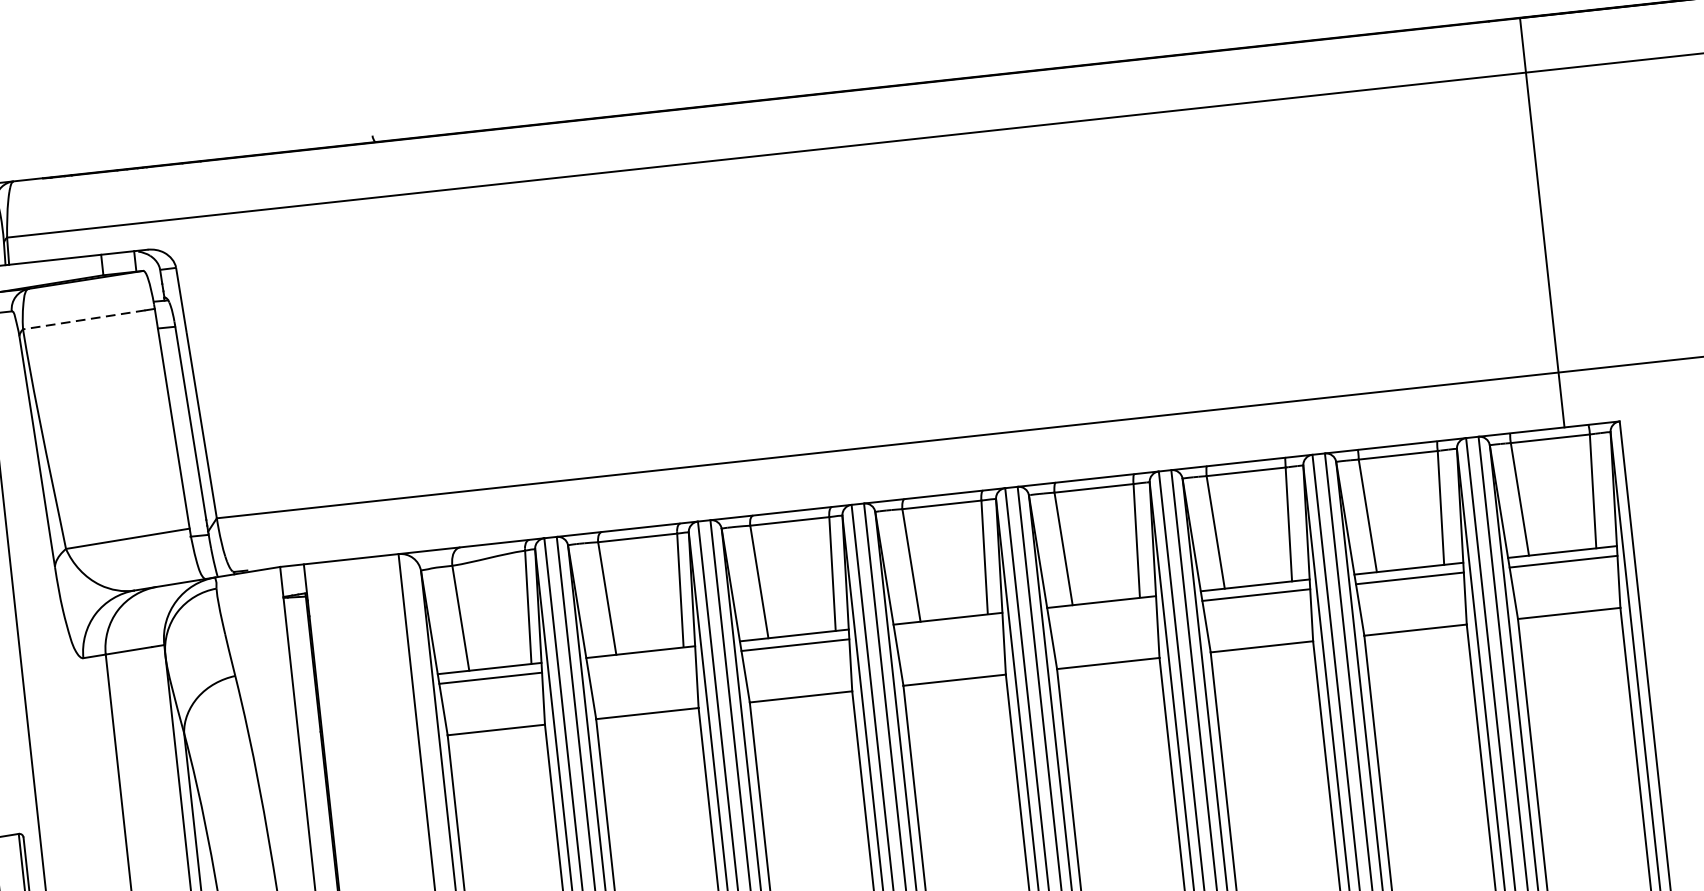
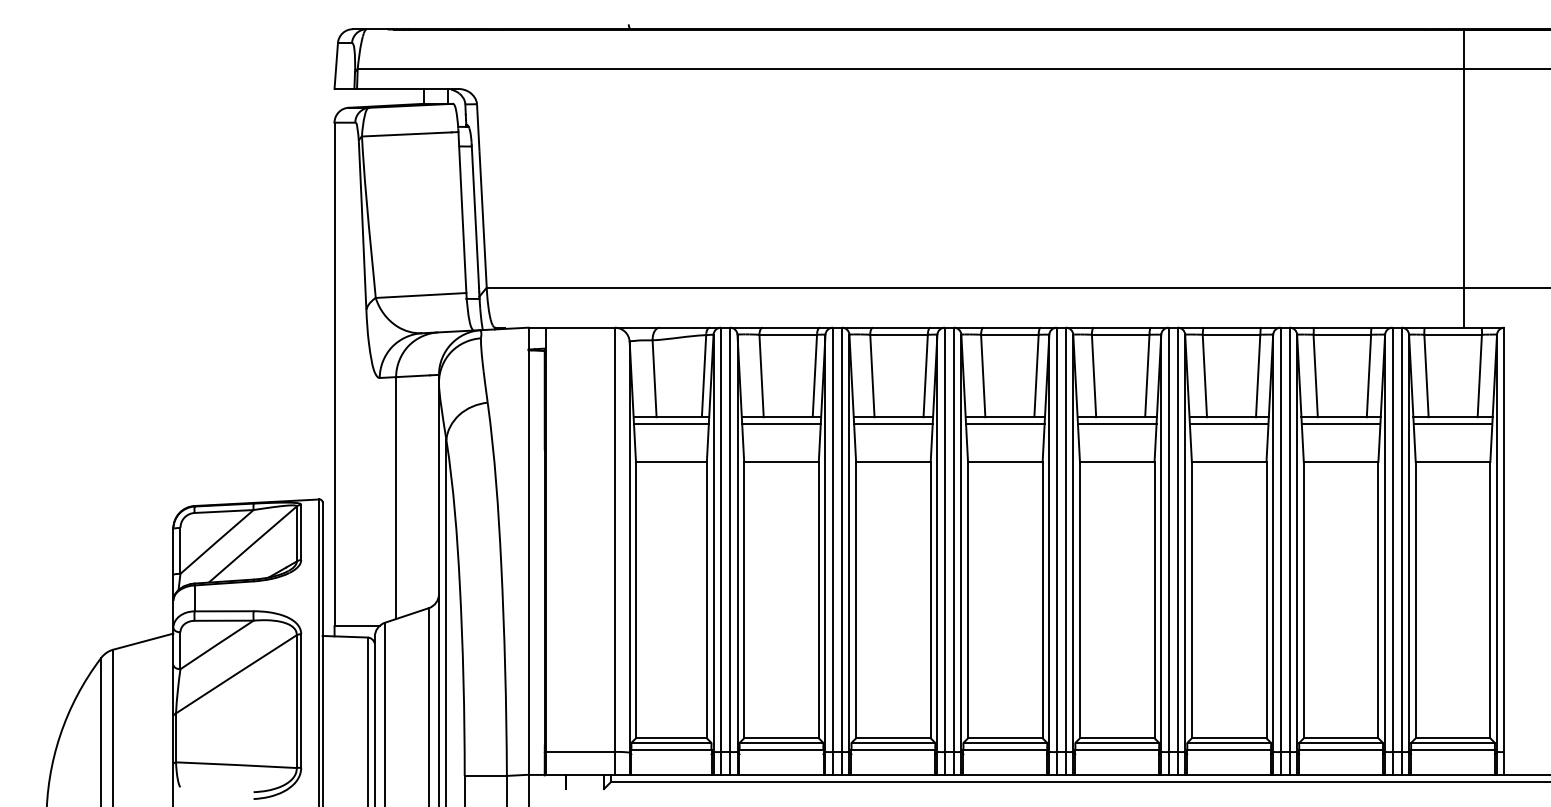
line: (83, 319) -> (406, 134), dashed -> solid
line: (1101, 612) -> (1116, 424), added
line: (949, 628) -> (1005, 424), added
line: (641, 662) -> (781, 424), added

